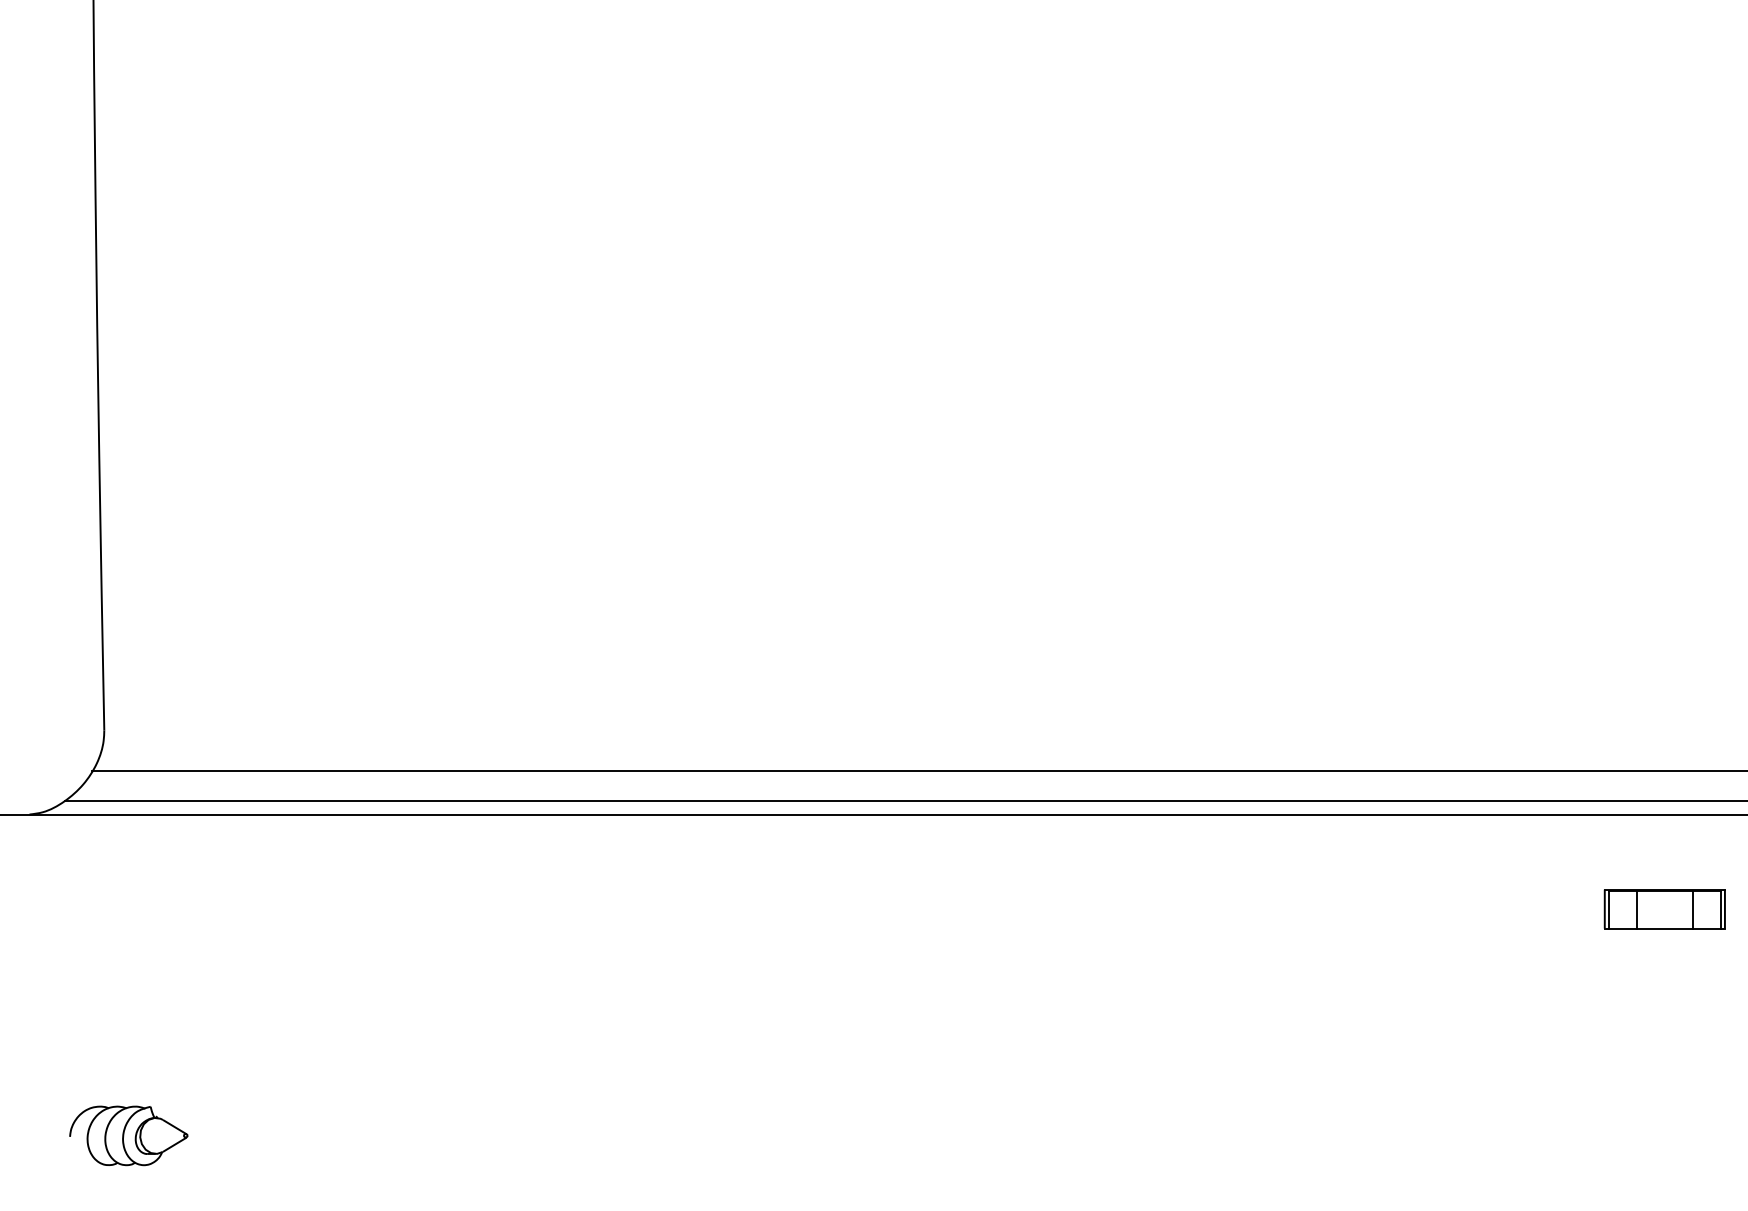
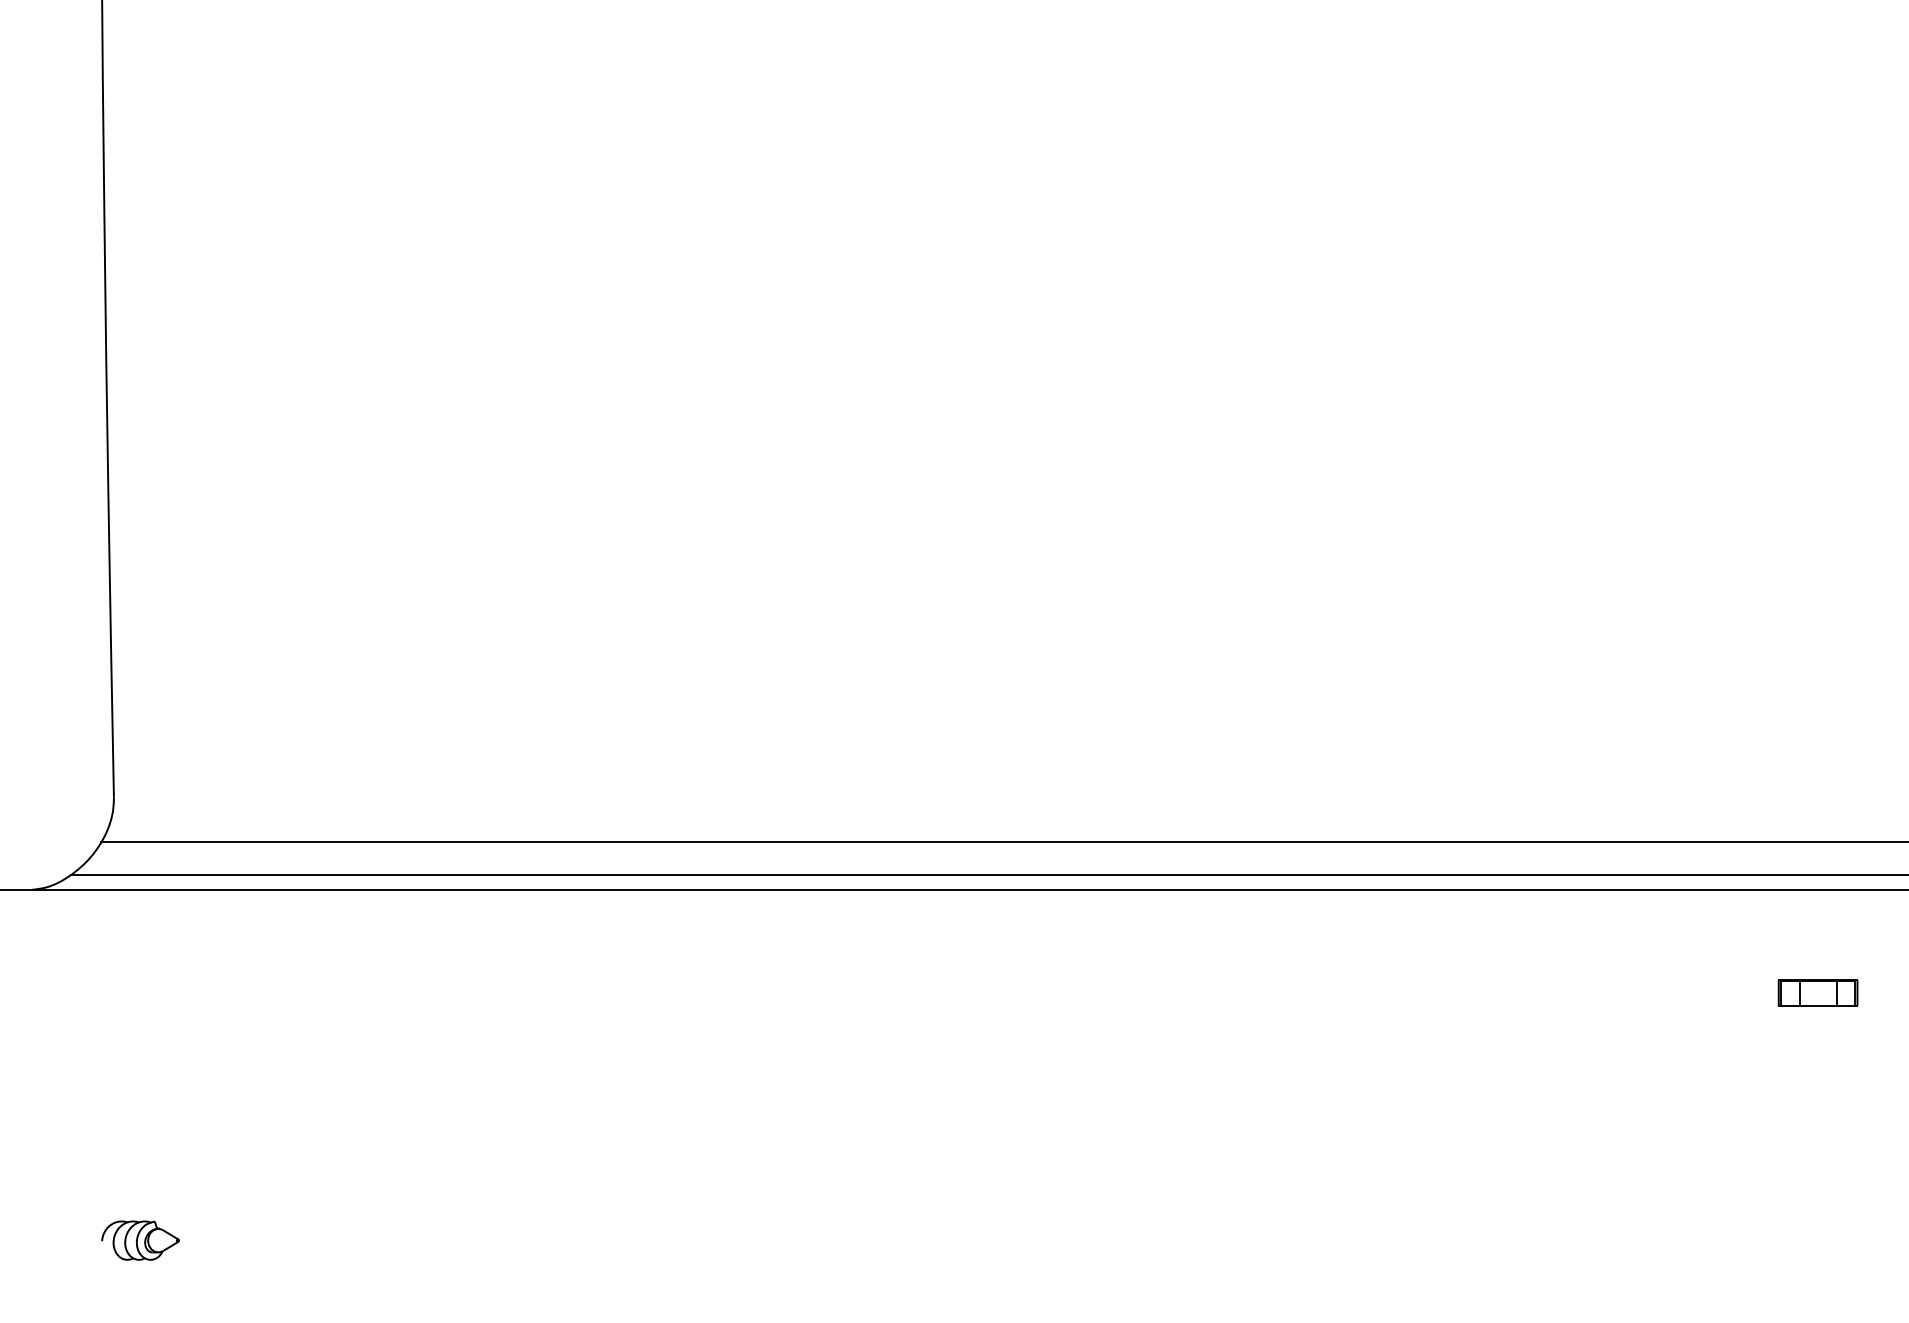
part: (1664, 908) -> (1817, 992), size x0.6
part: (128, 1135) -> (140, 1240), size x0.6

